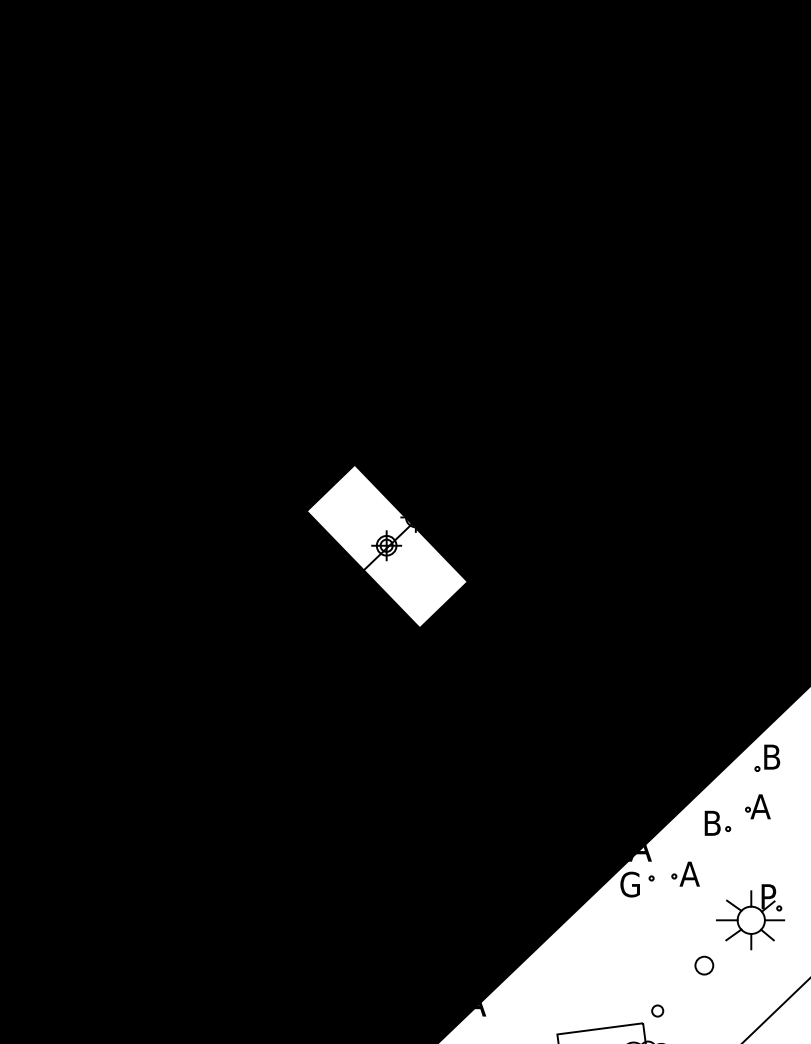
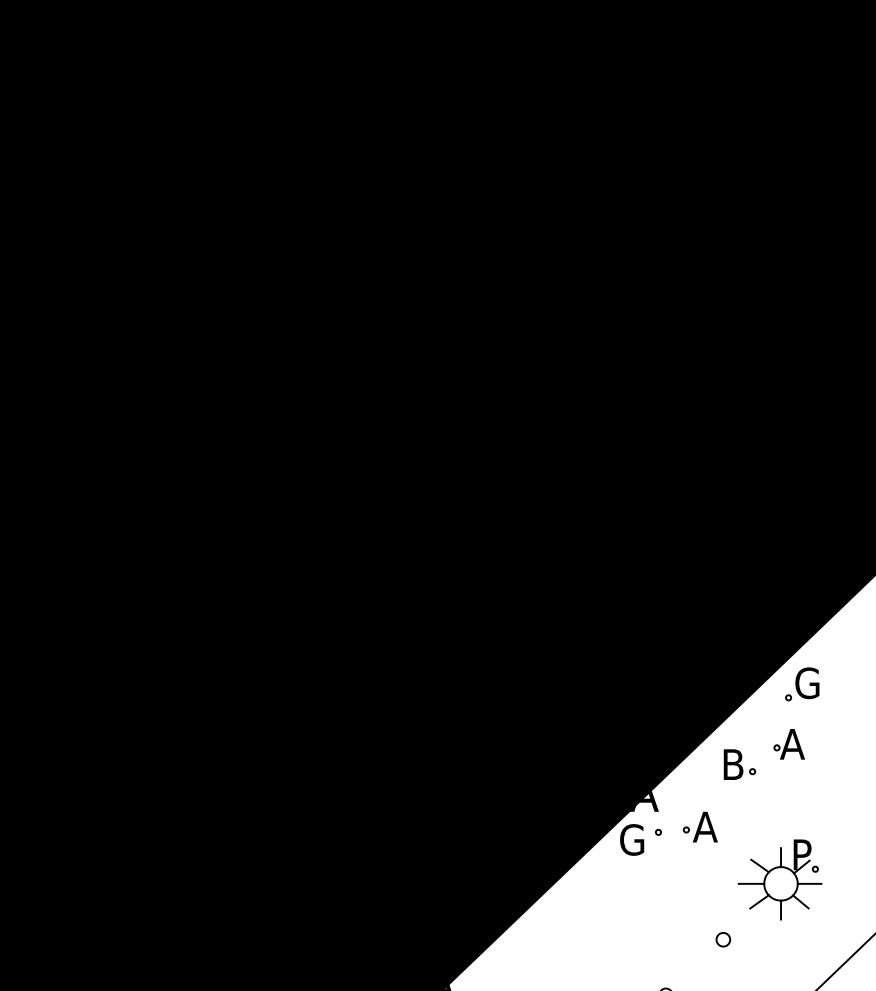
fill: (386, 546) -> (332, 424), added
text: (772, 757) -> (807, 683), B -> G
part: (704, 965) -> (723, 939), size x0.62

